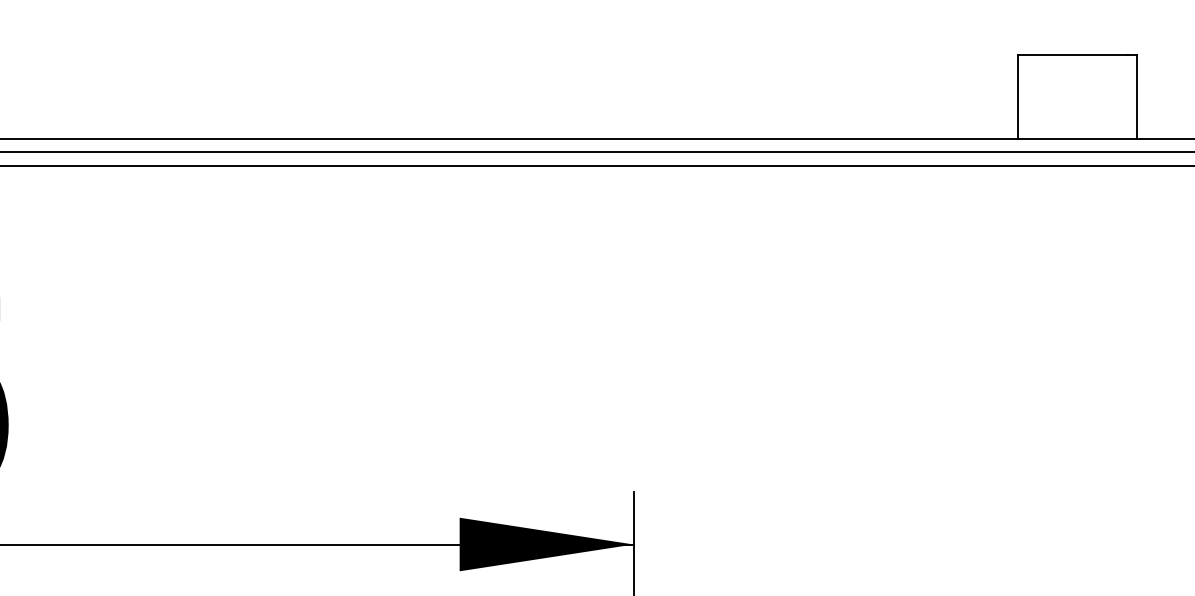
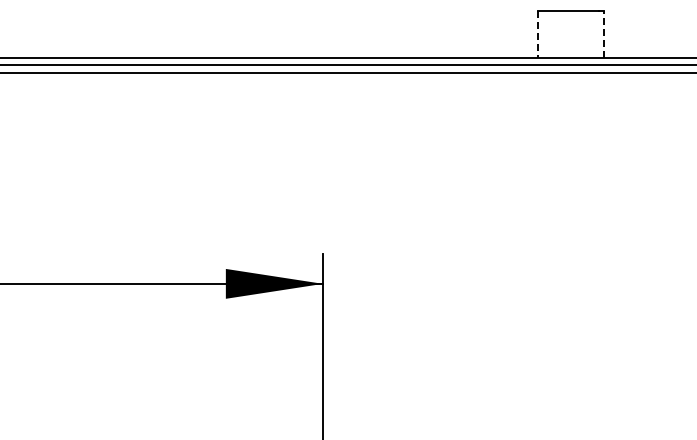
line: (1136, 95) -> (603, 33), solid -> dashed
line: (1018, 97) -> (537, 34), solid -> dashed

